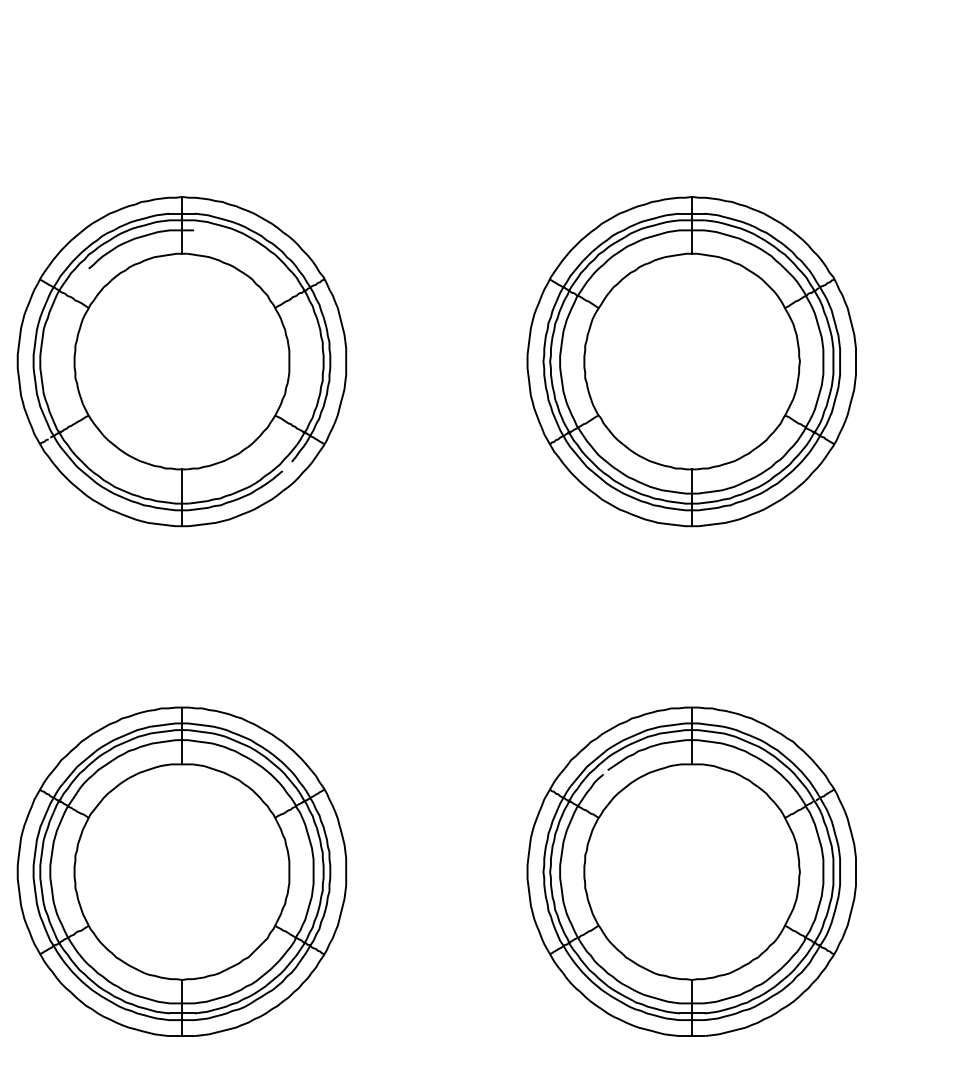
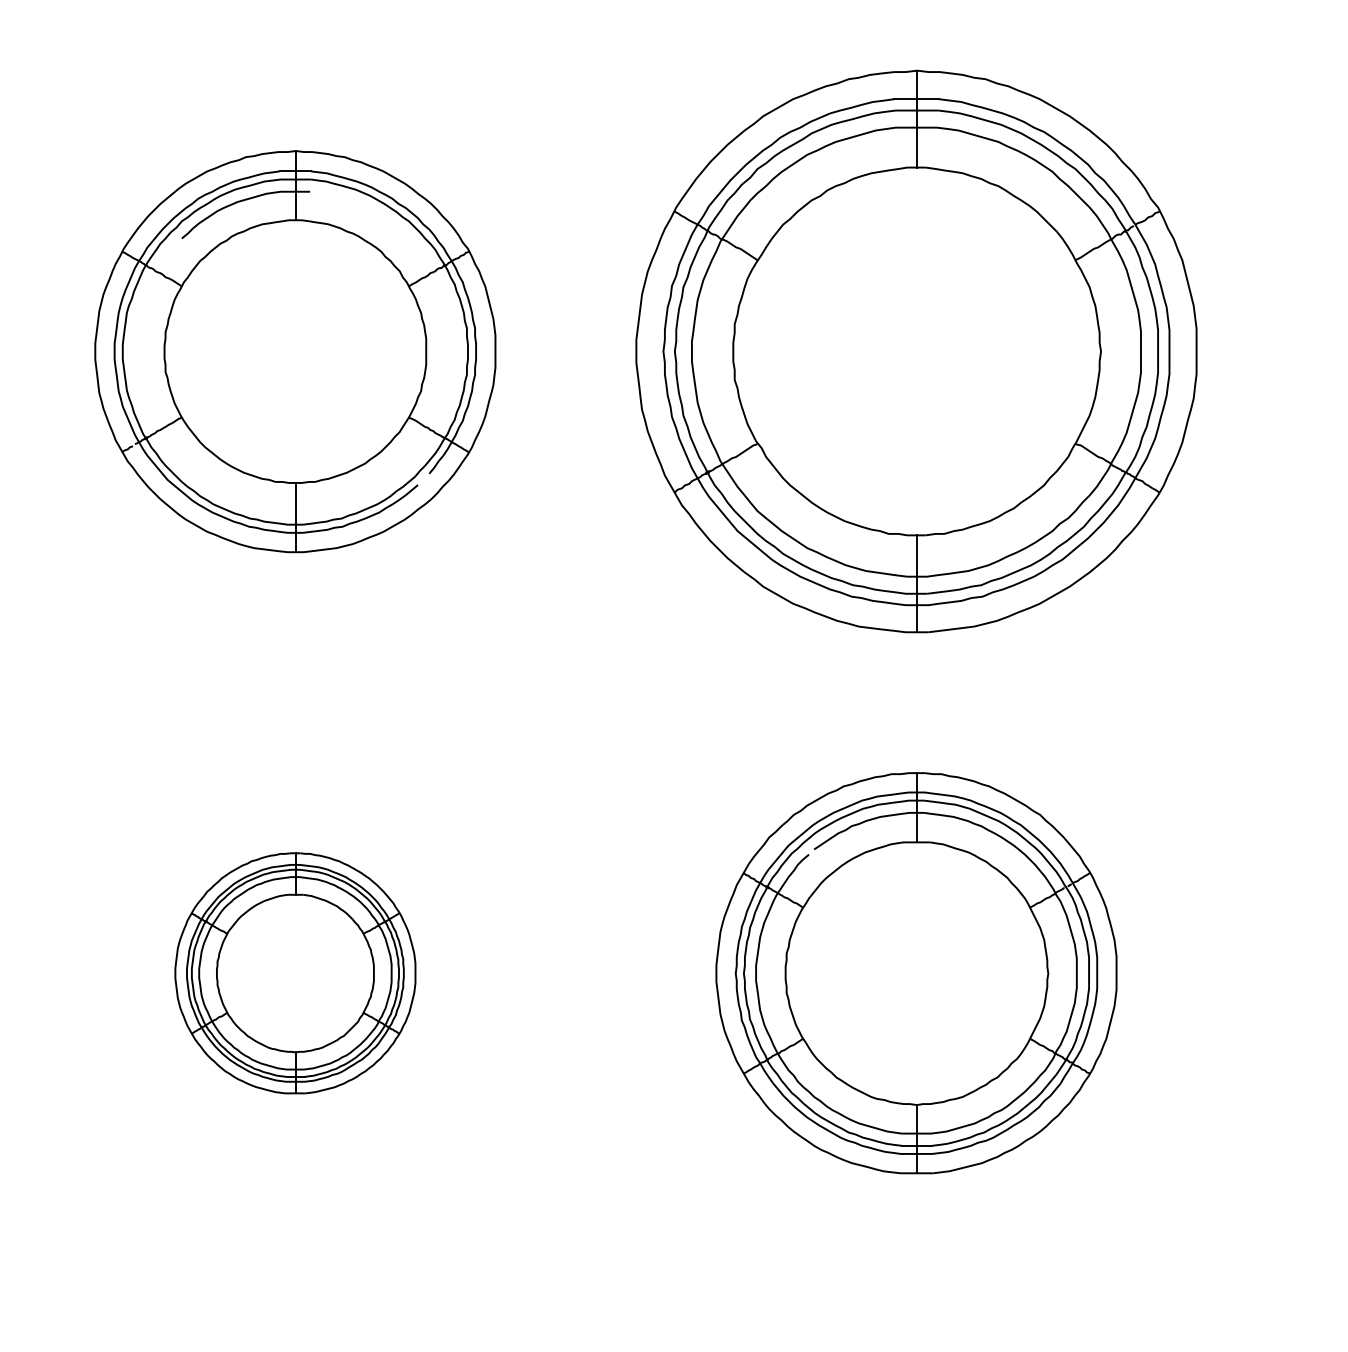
part: (691, 361) -> (916, 351), size x1.4
part: (182, 872) -> (295, 973), size x0.6

